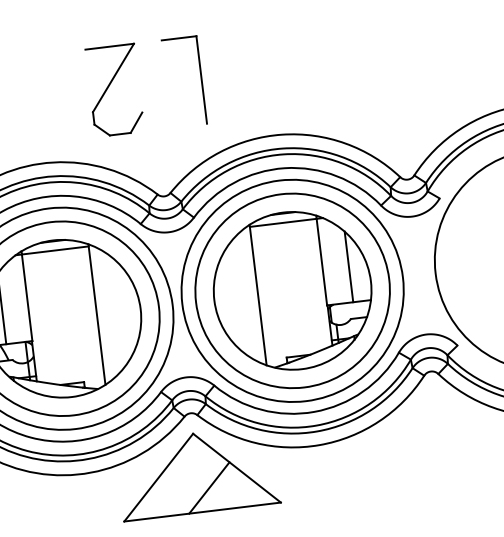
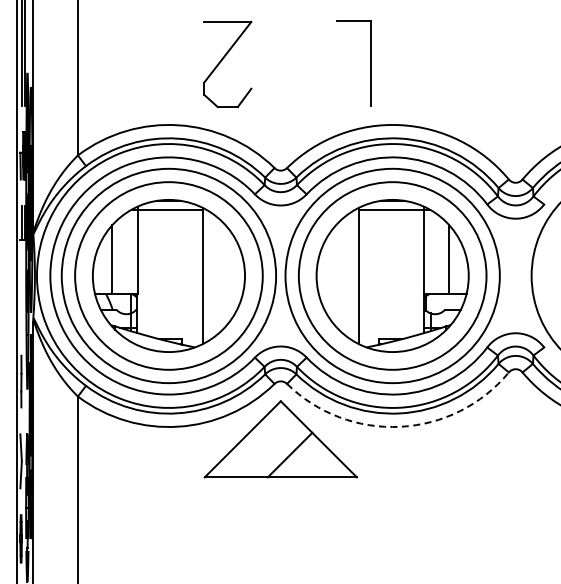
part: (201, 80) -> (370, 63), moved
part: (114, 89) -> (227, 63), moved
arc: (319, 444) -> (400, 426), solid -> dashed

